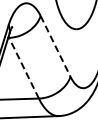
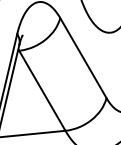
line: (55, 46) -> (83, 58), dashed -> solid
line: (24, 68) -> (43, 91), dashed -> solid

